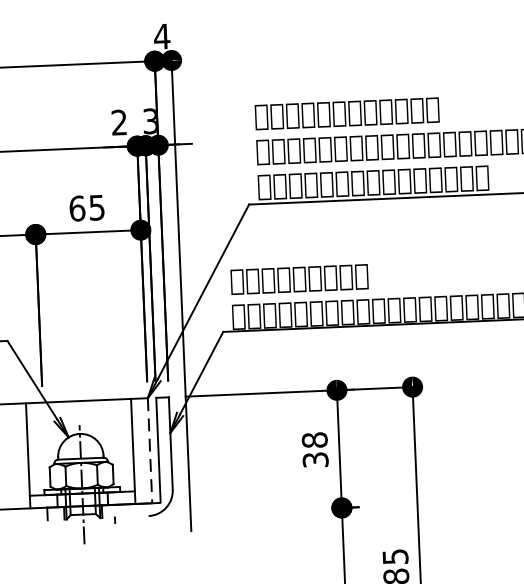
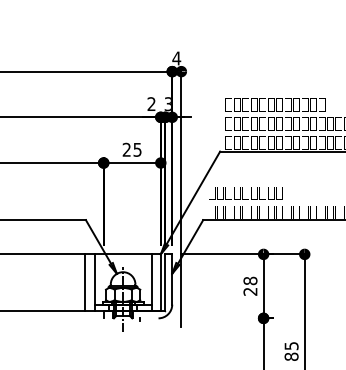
text: (76, 207) -> (126, 149), 65 -> 25
line: (149, 449) -> (160, 282), dashed -> solid
line: (11, 455) -> (85, 282), added
text: (315, 459) -> (250, 291), 38 -> 28

